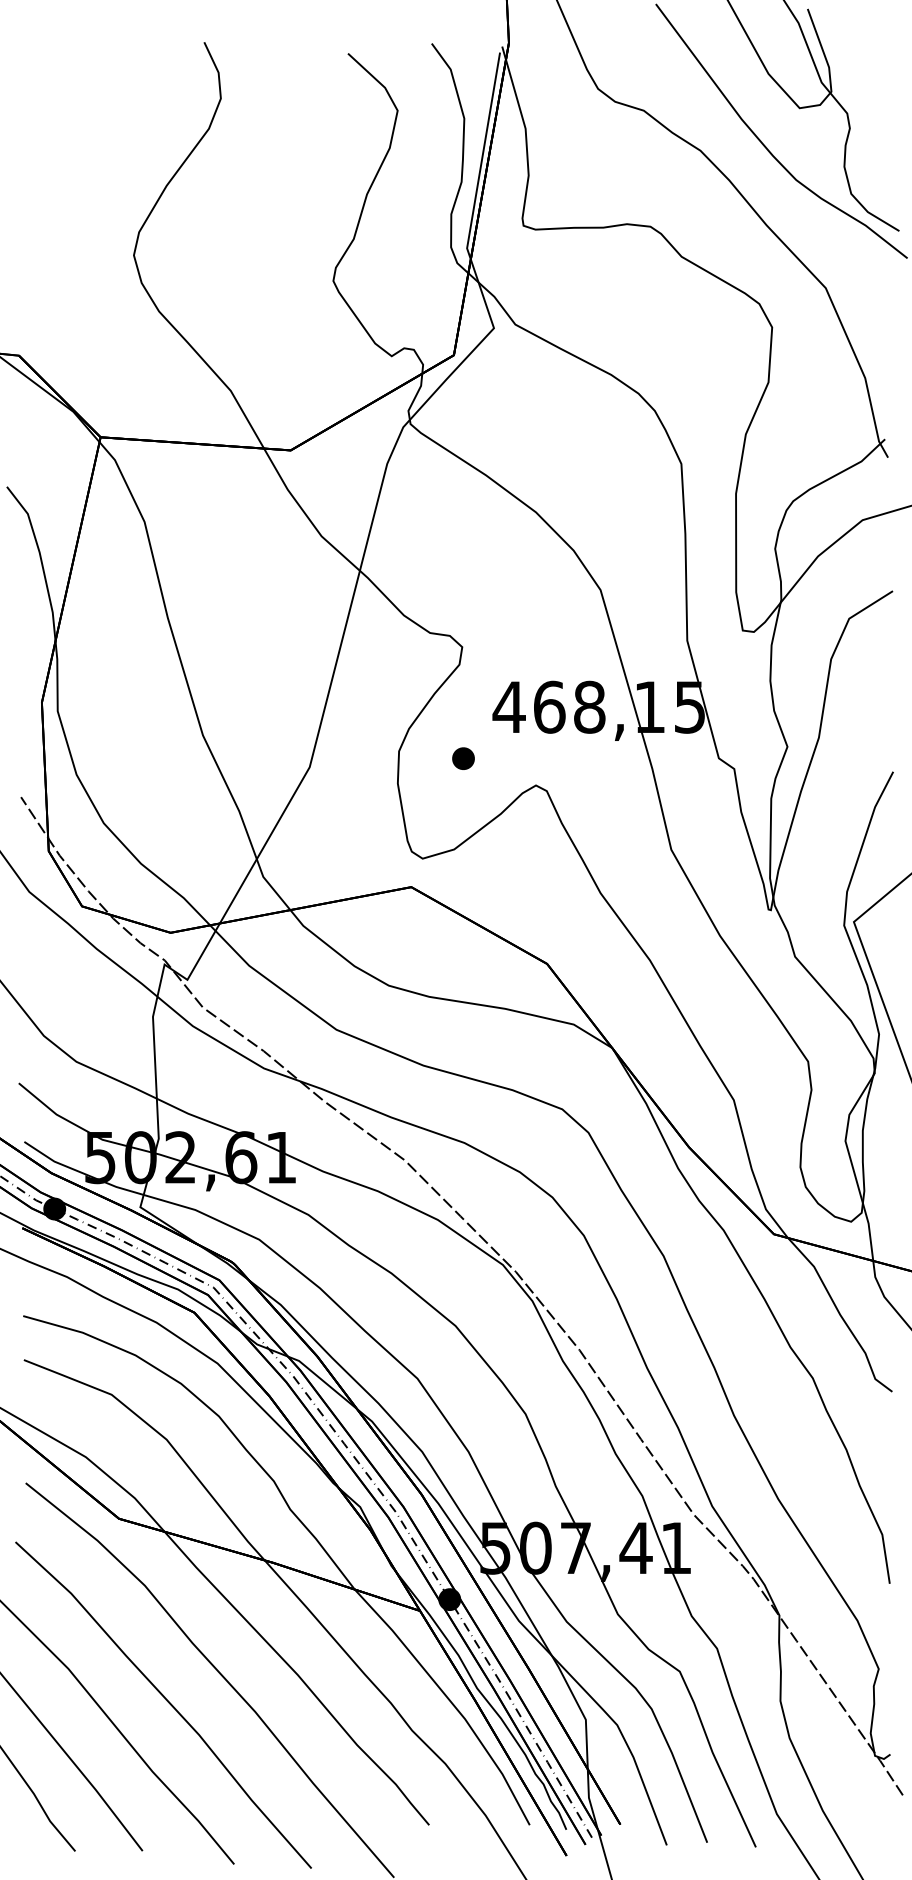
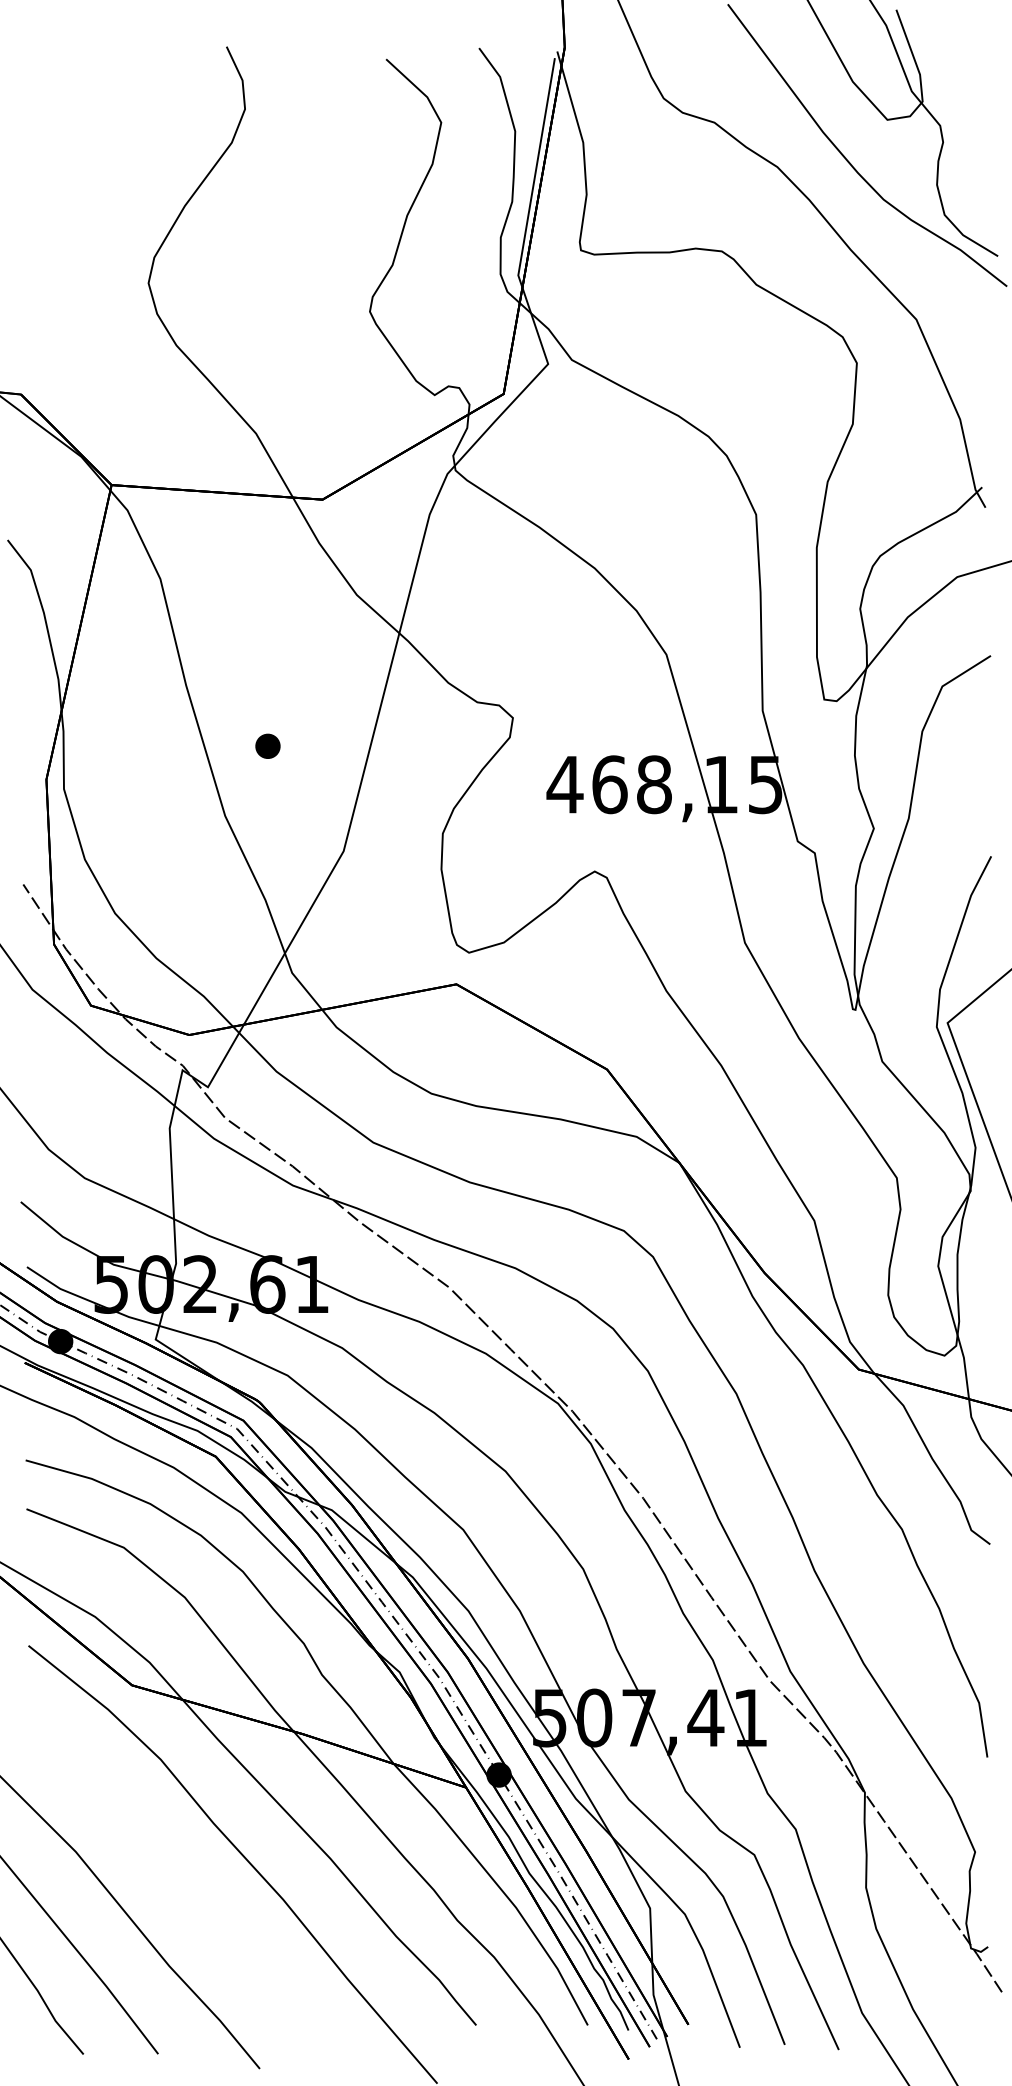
part: (463, 758) -> (267, 746), moved
curve: (166, 1701) -> (184, 1888), removed

